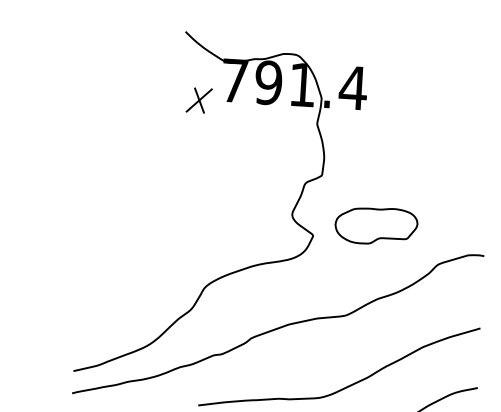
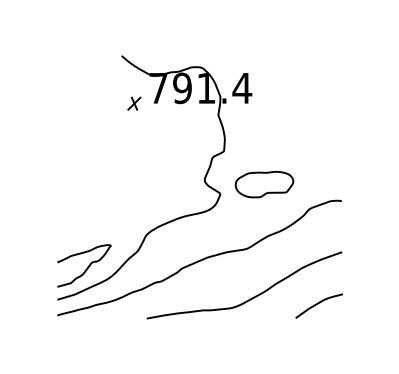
part: (199, 100) -> (134, 103), size x0.71
curve: (118, 326) -> (87, 266), added

